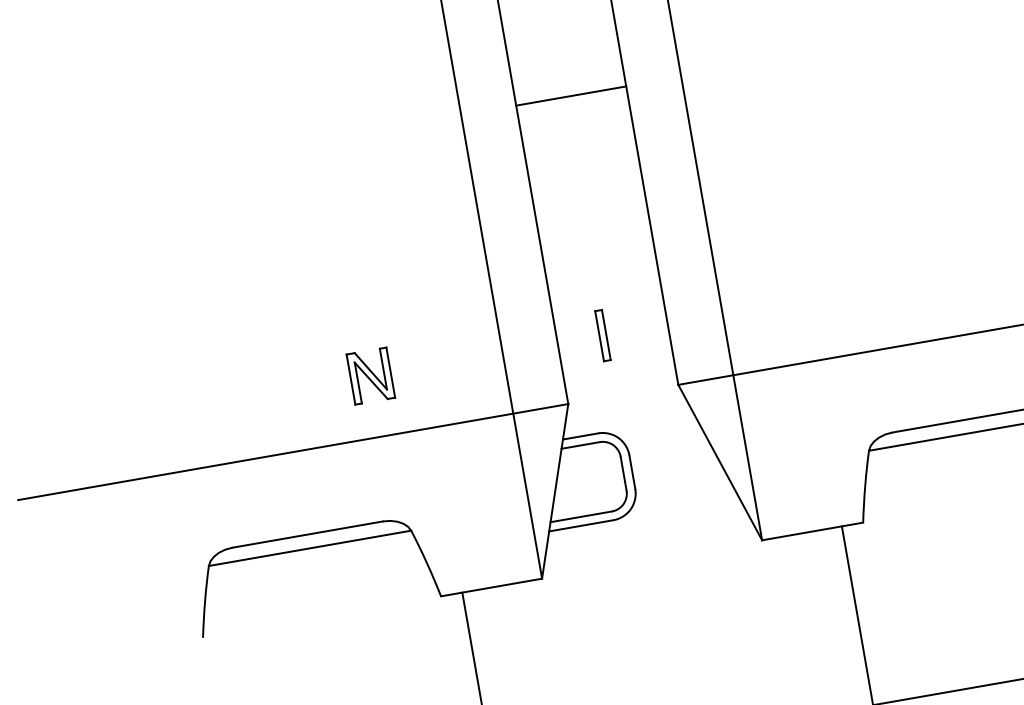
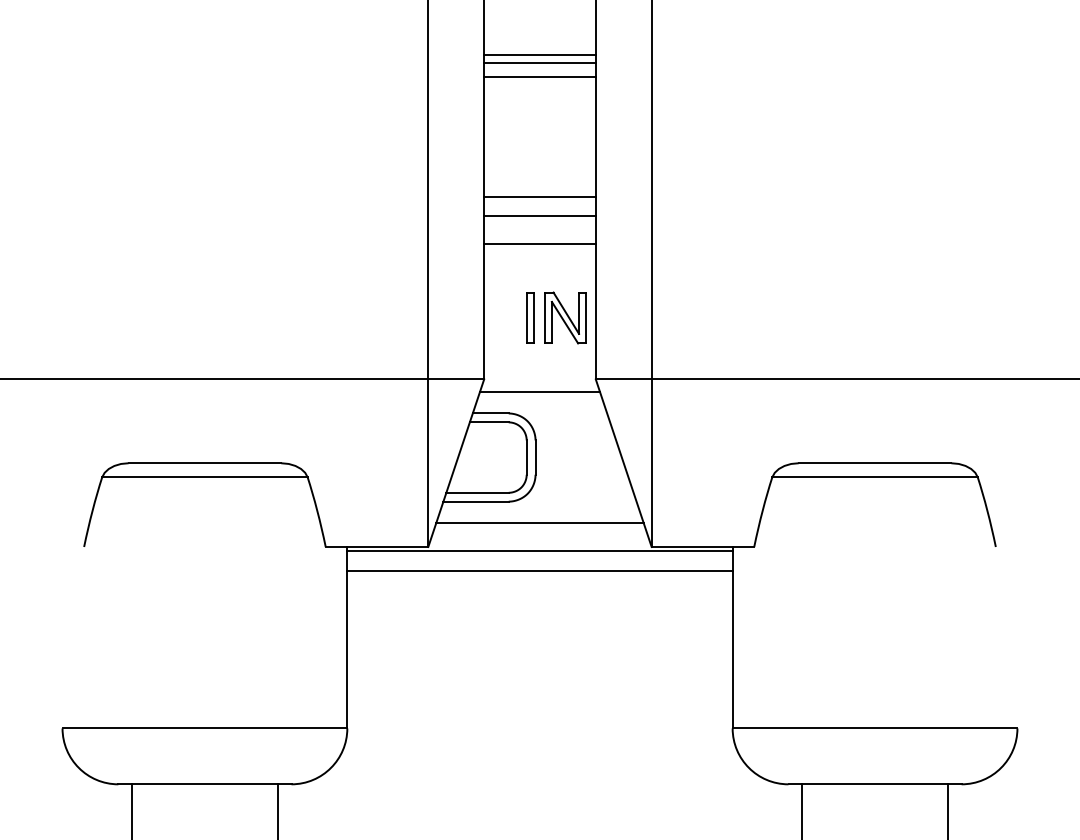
line: (566, 74) -> (539, 54), added
line: (568, 82) -> (539, 62), added
line: (591, 214) -> (539, 196), added
line: (594, 234) -> (539, 216), added
line: (599, 261) -> (539, 244), added
part: (370, 375) -> (565, 317), moved
line: (624, 406) -> (539, 391), added
line: (647, 536) -> (539, 523), added
line: (652, 564) -> (539, 551), added
line: (655, 582) -> (539, 570), added

